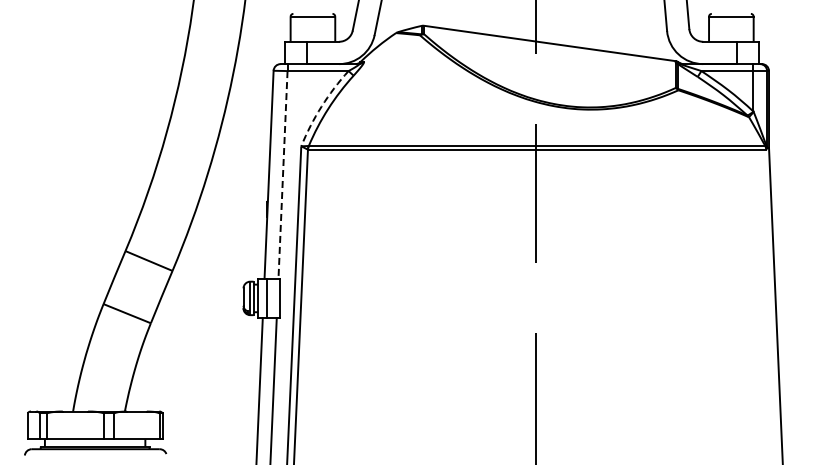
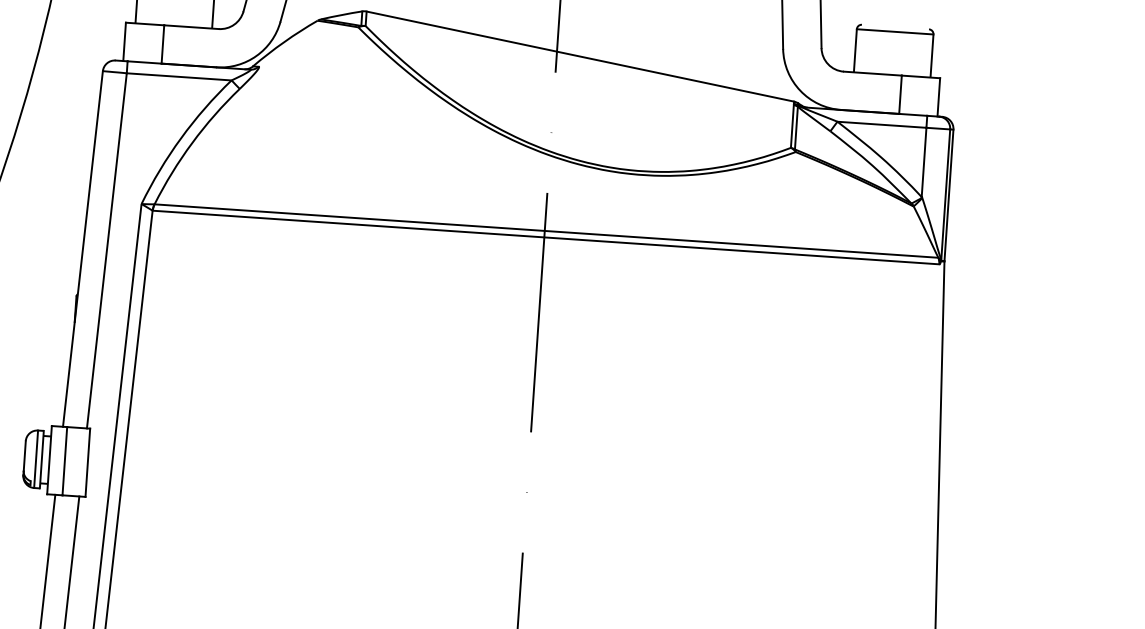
arc: (321, 106) -> (180, 138), dashed -> solid
line: (283, 174) -> (107, 250), dashed -> solid

